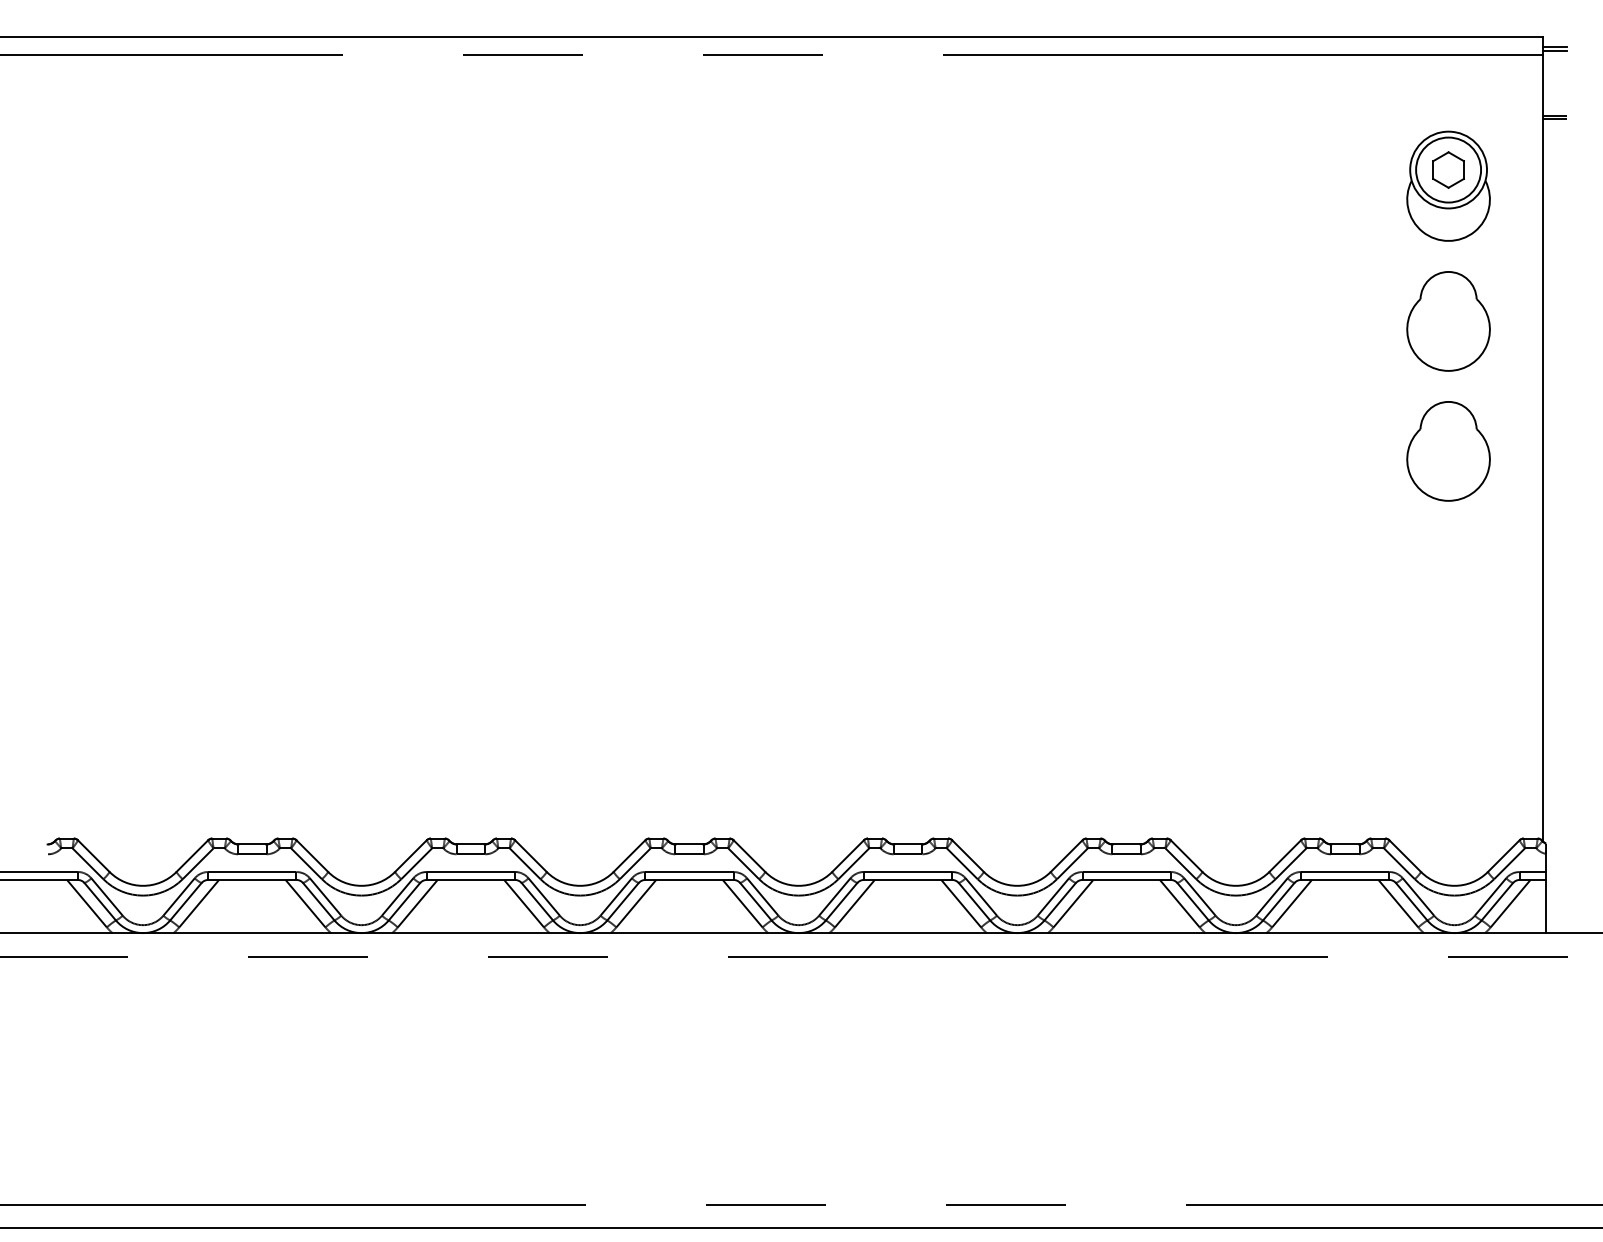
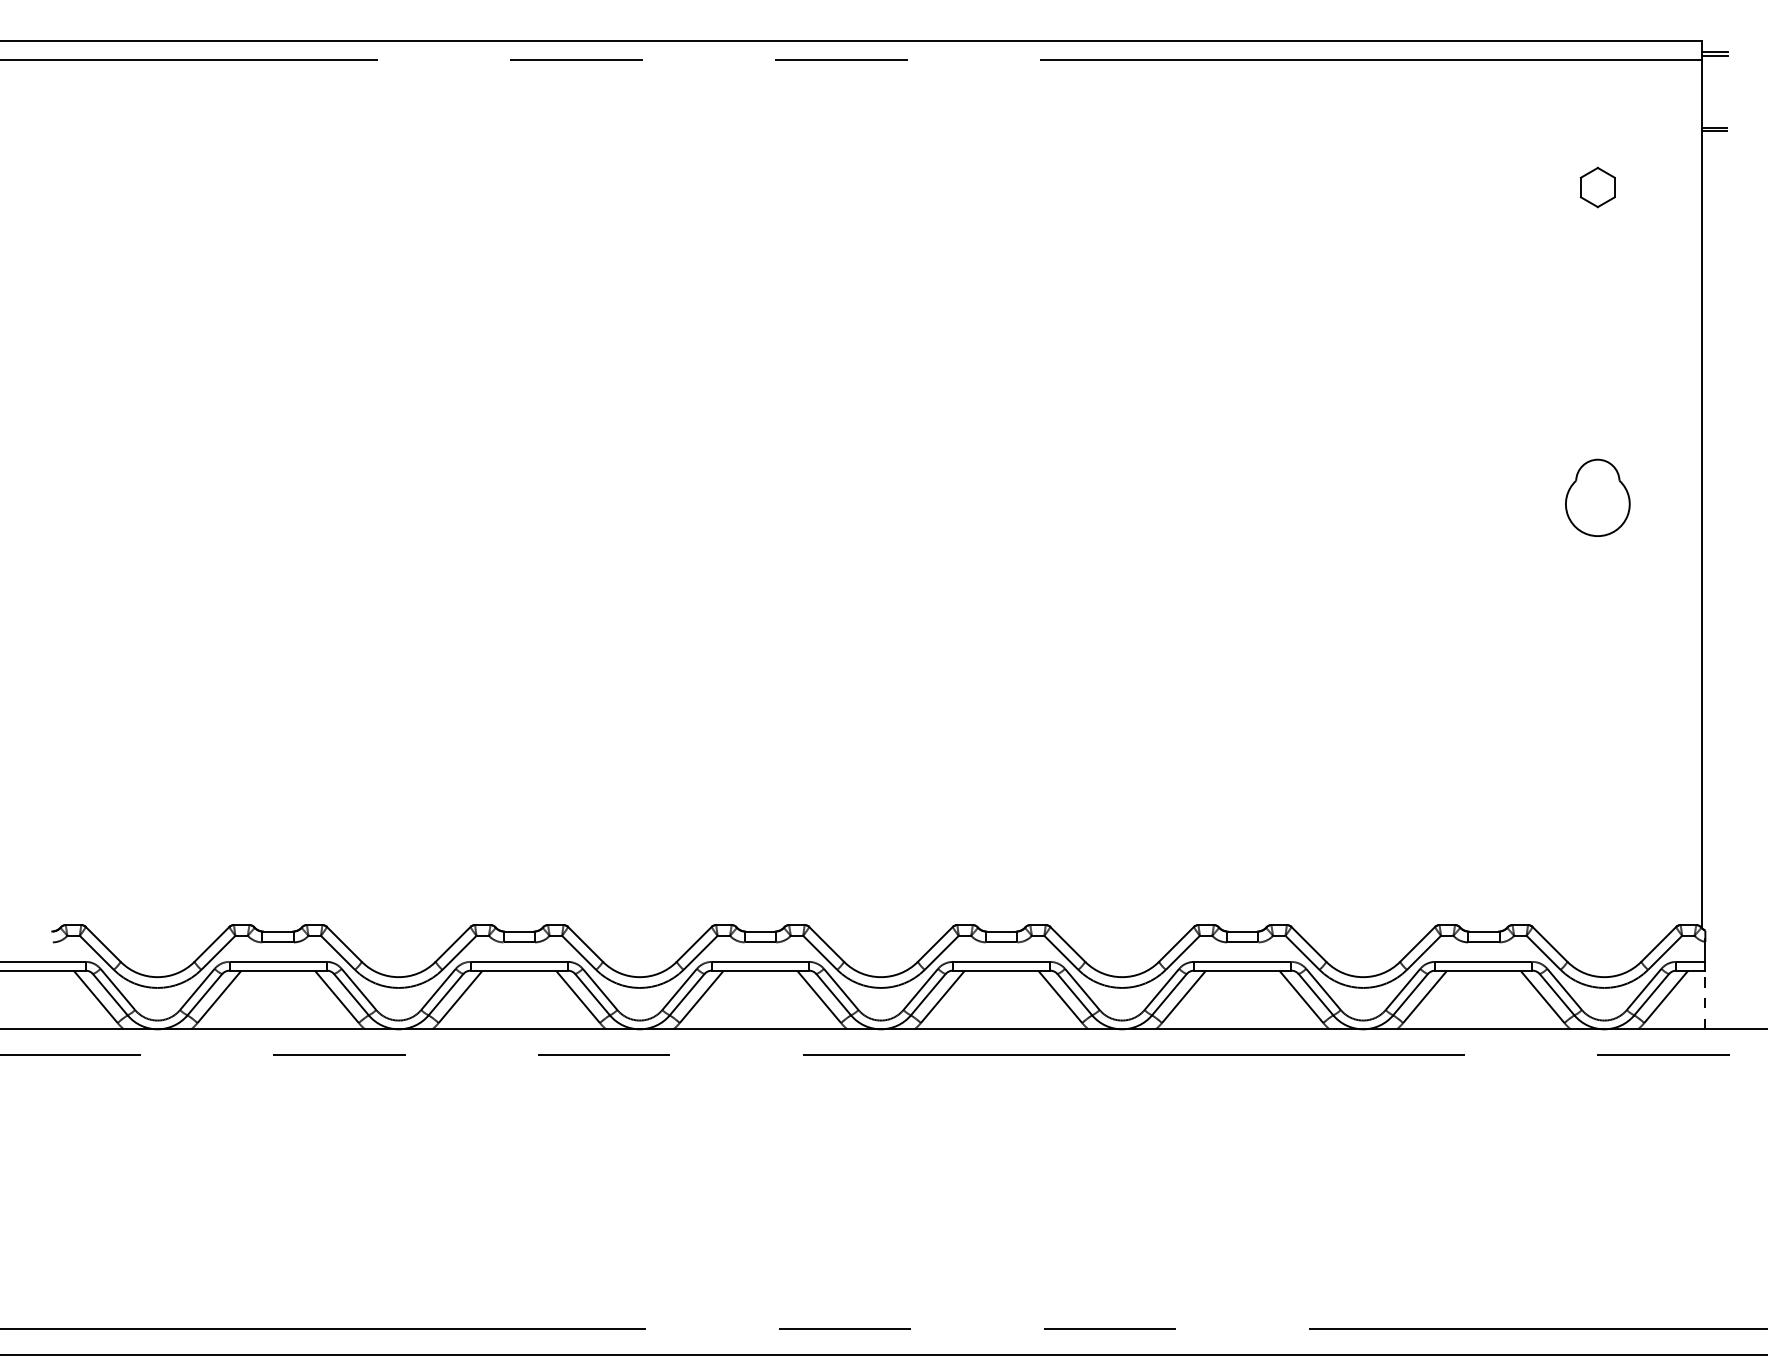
part: (1448, 185) -> (1597, 204), removed
part: (1448, 321) -> (1597, 354), removed
part: (1448, 451) -> (1597, 498), size x0.7
line: (1546, 906) -> (1705, 999), solid -> dashed

